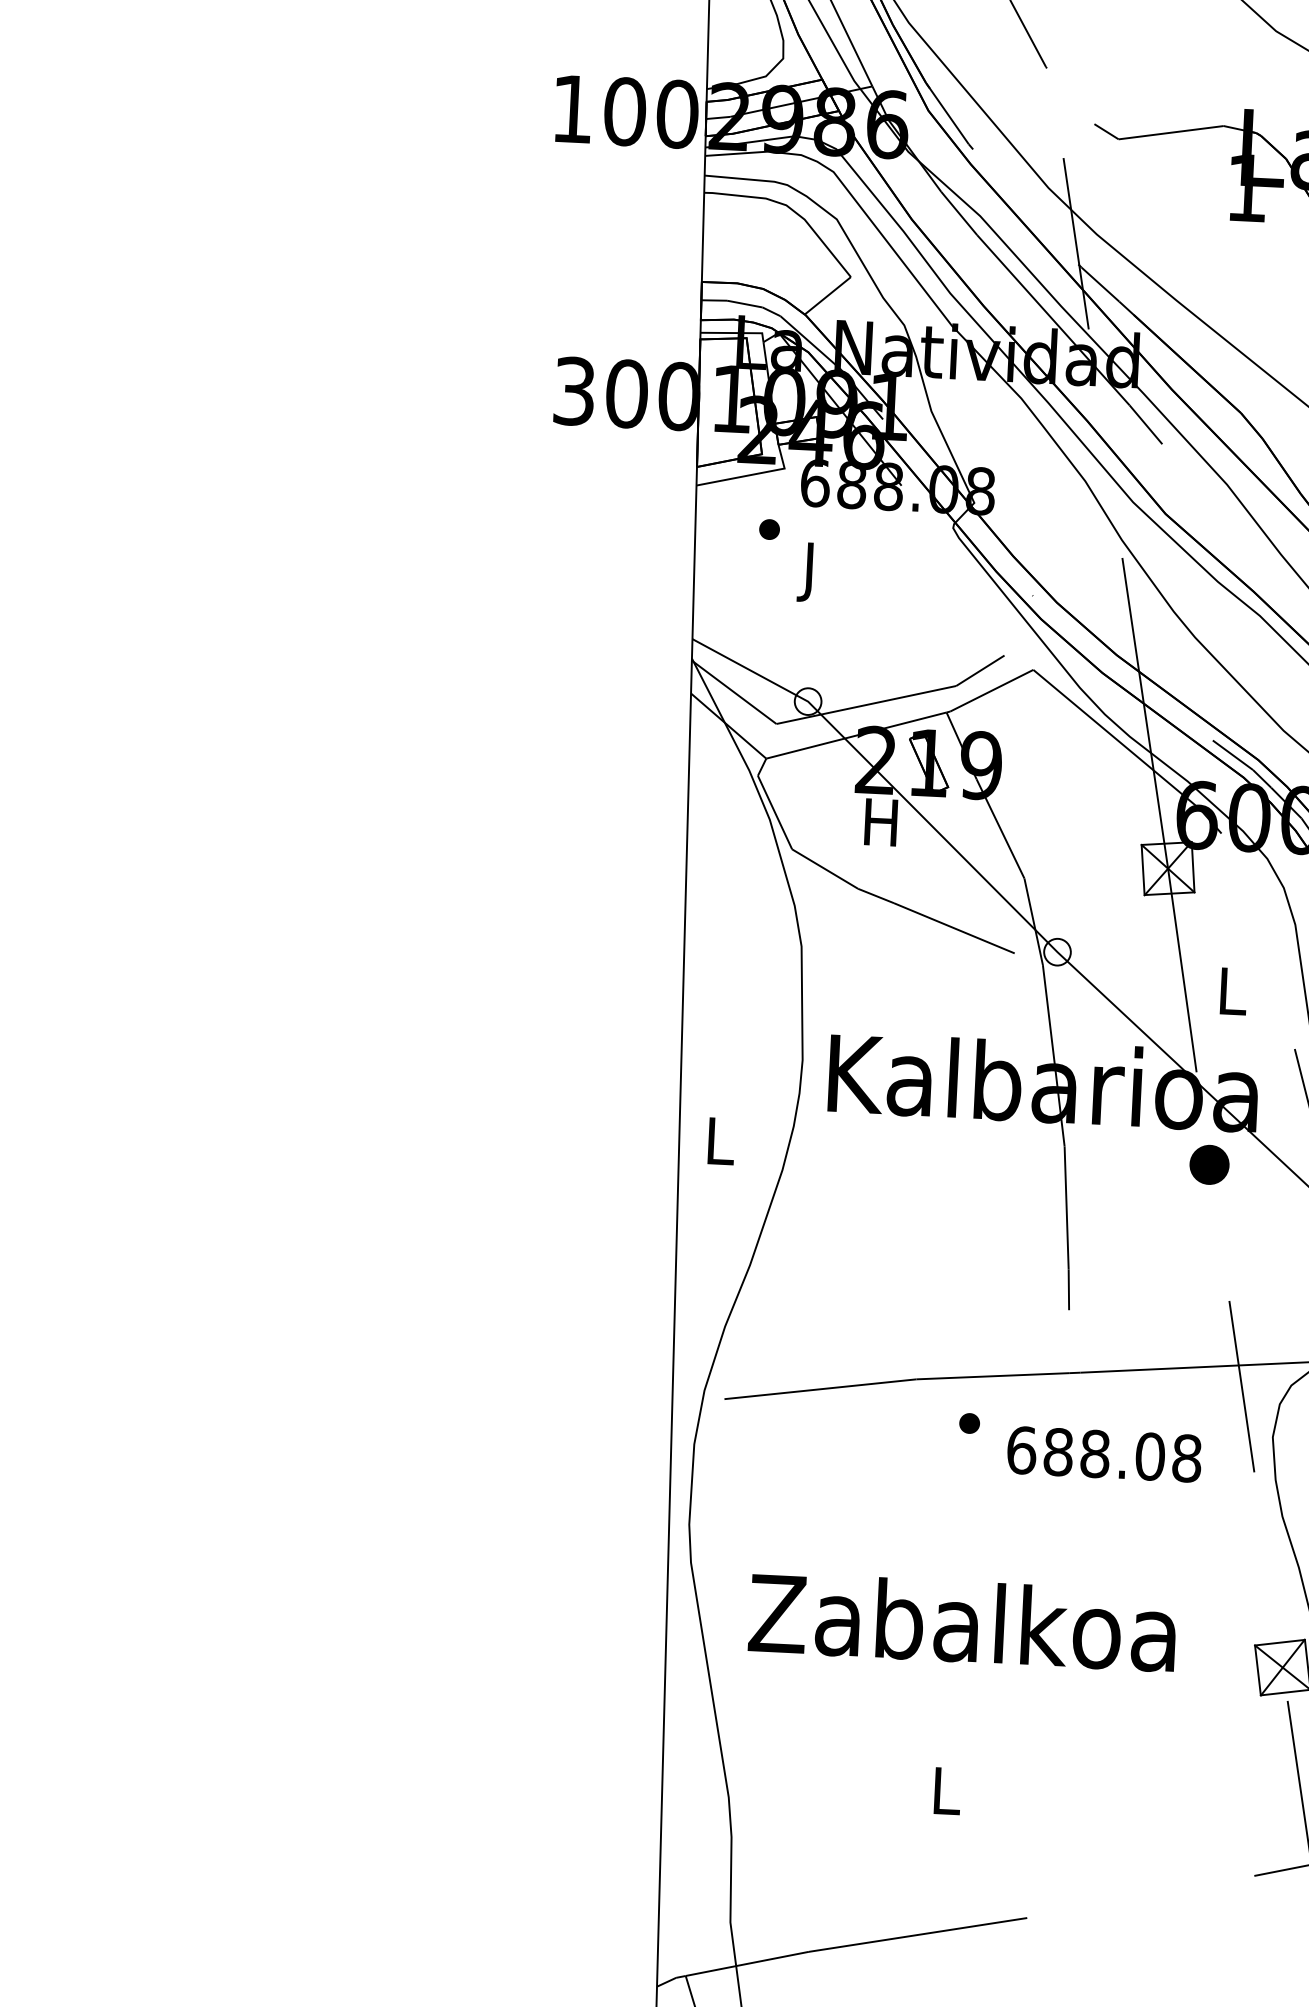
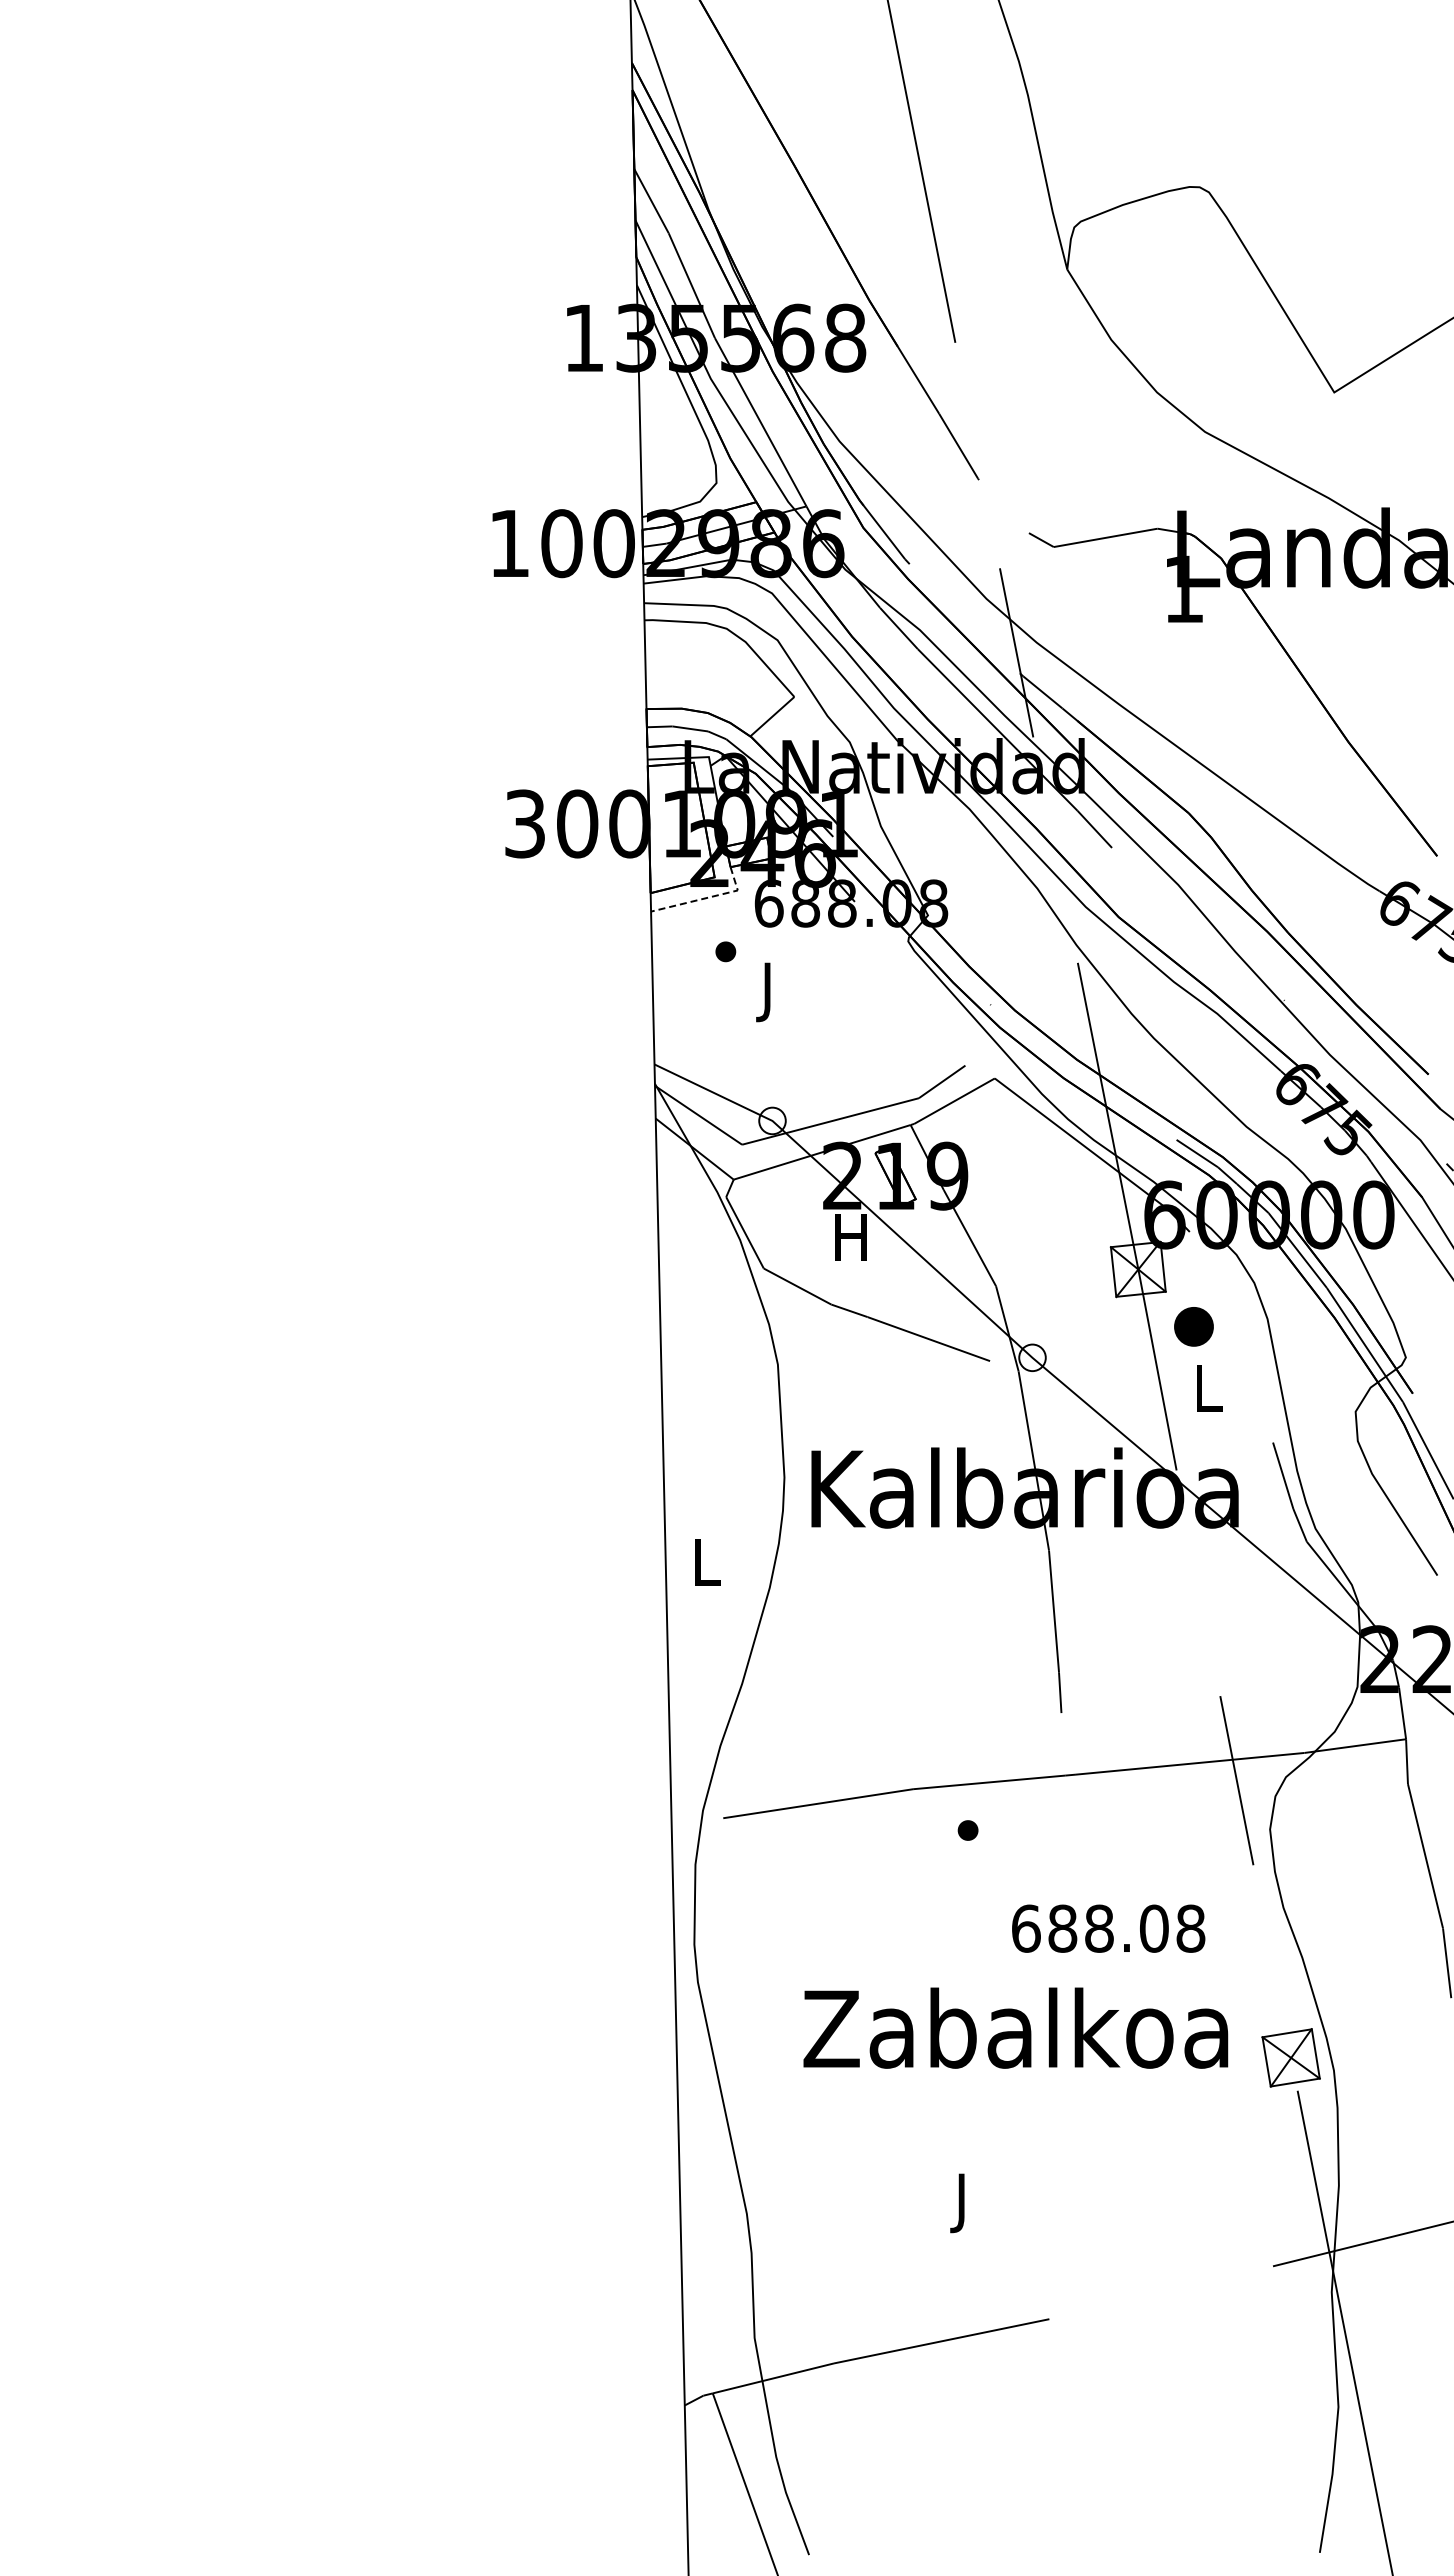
line: (752, 474) -> (706, 897), solid -> dashed
part: (1209, 1164) -> (1193, 1326), moved
text: (1104, 1454) -> (1108, 1928), moved
text: (962, 1621) -> (1015, 2027), moved
text: (946, 1797) -> (963, 2203), L -> J

